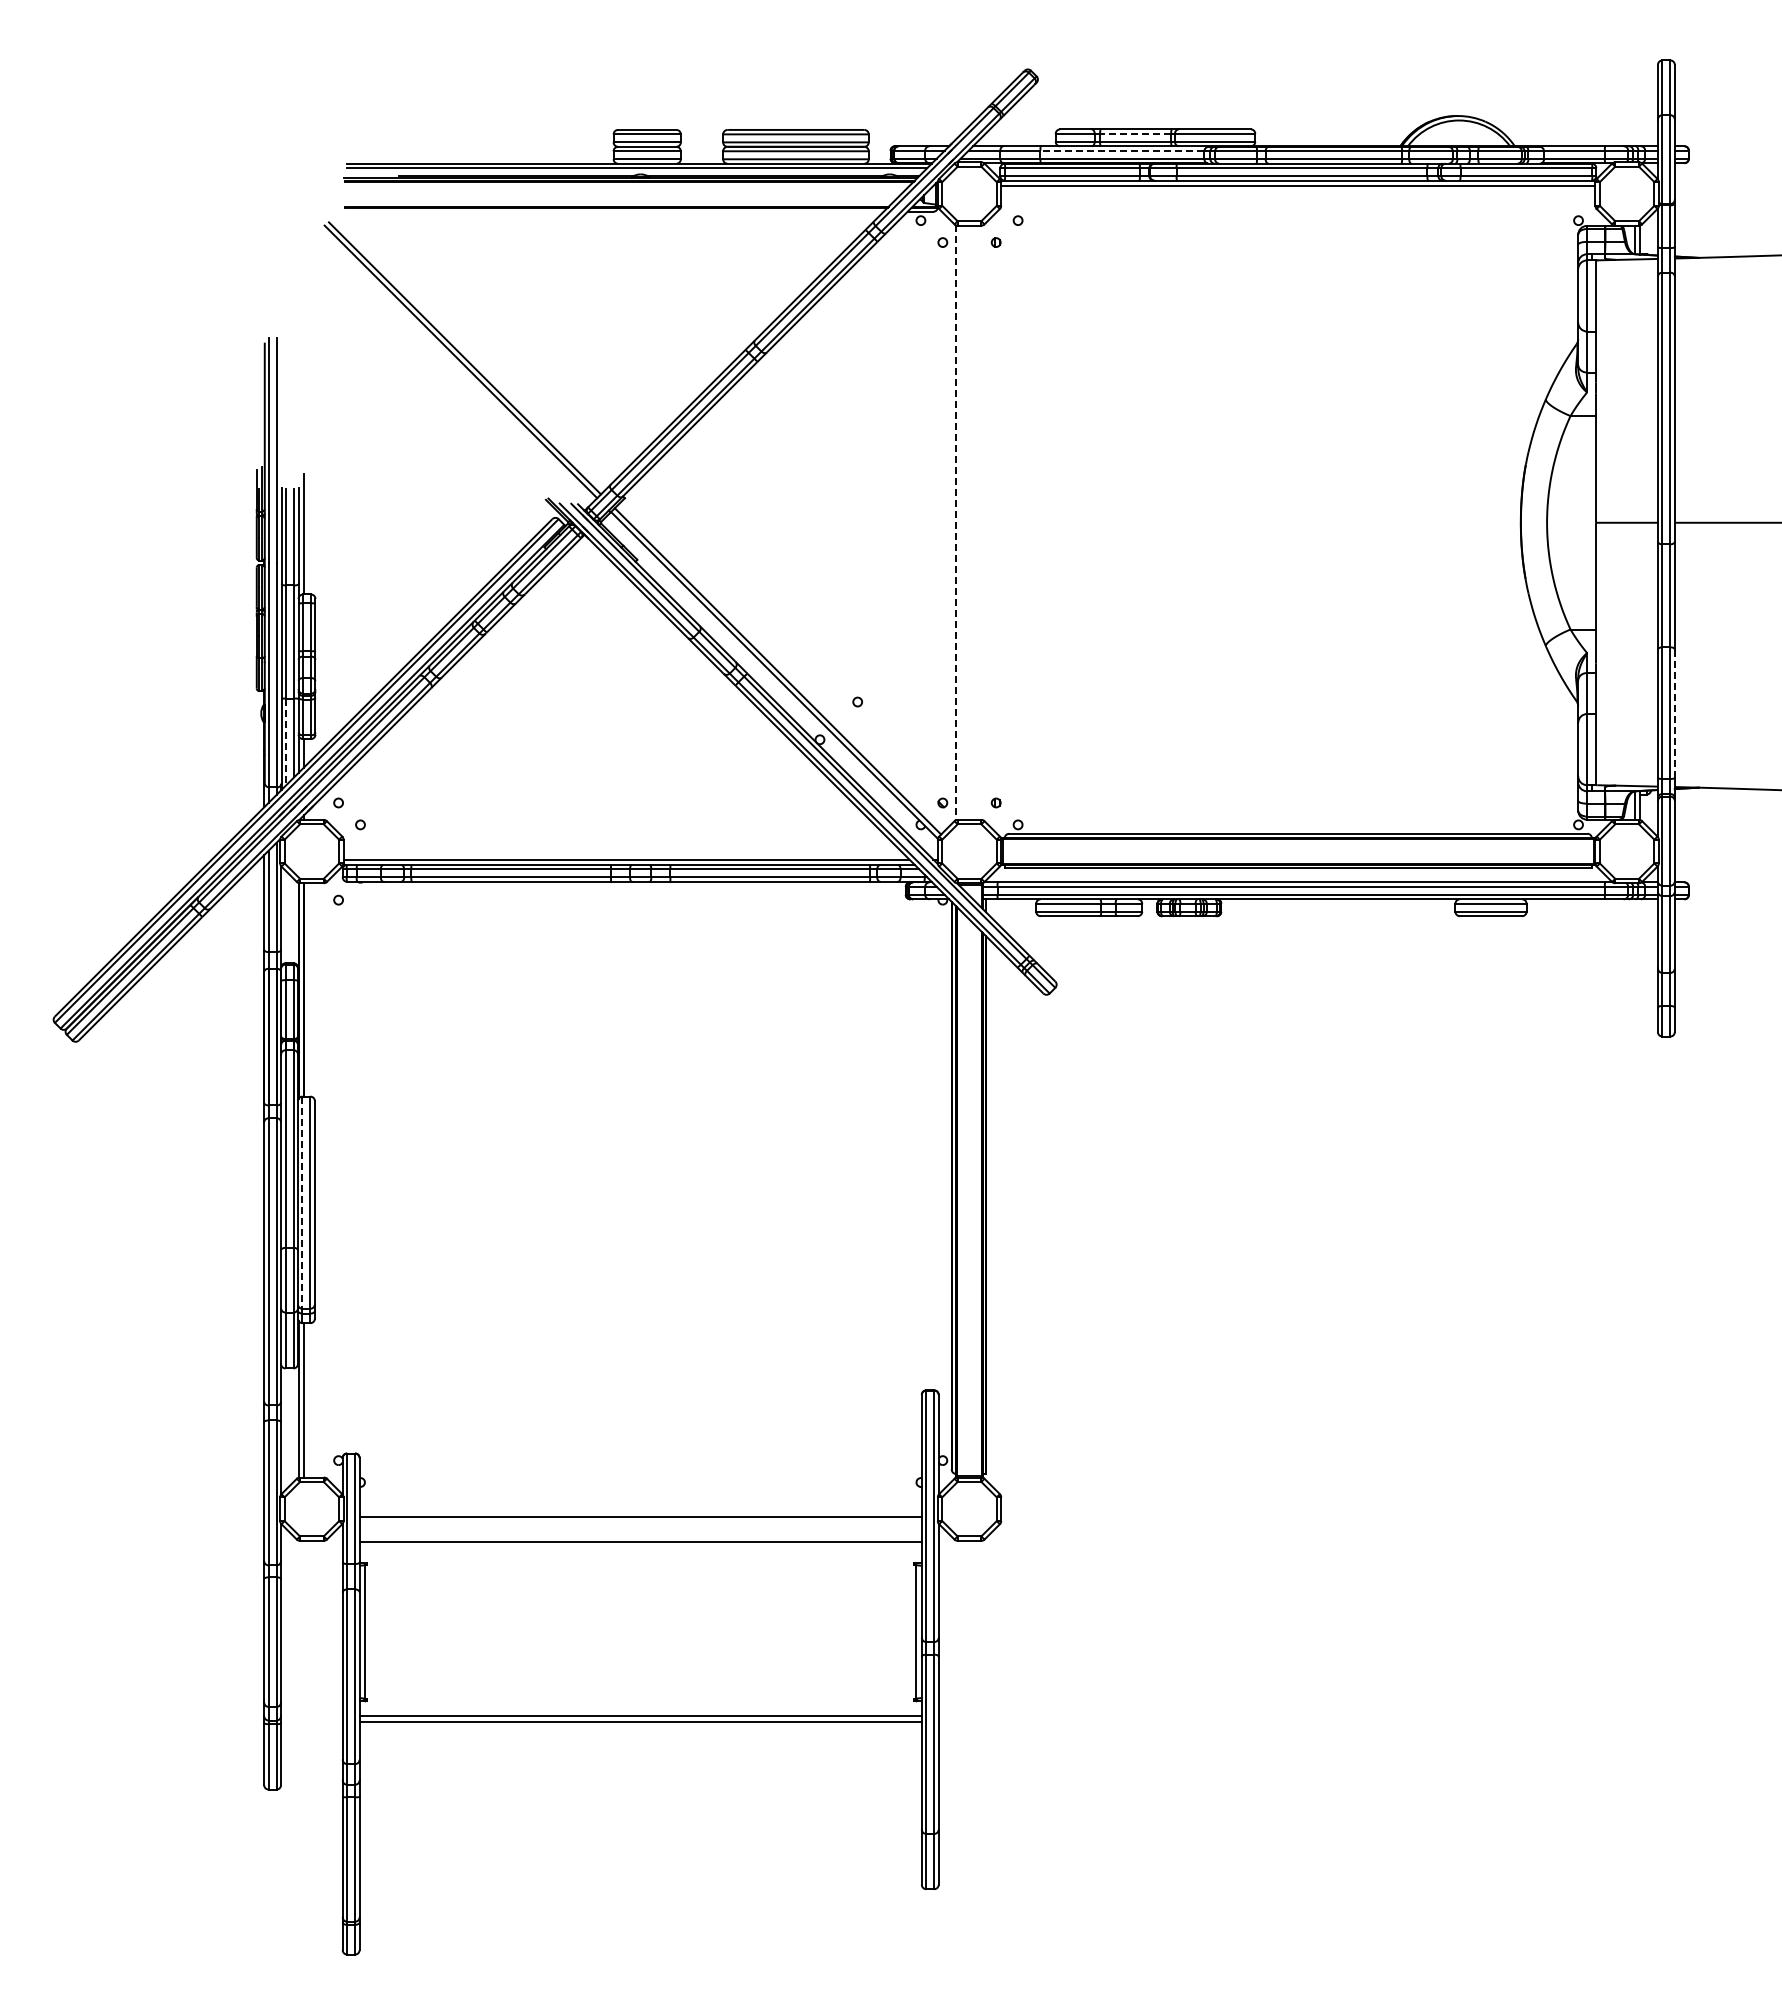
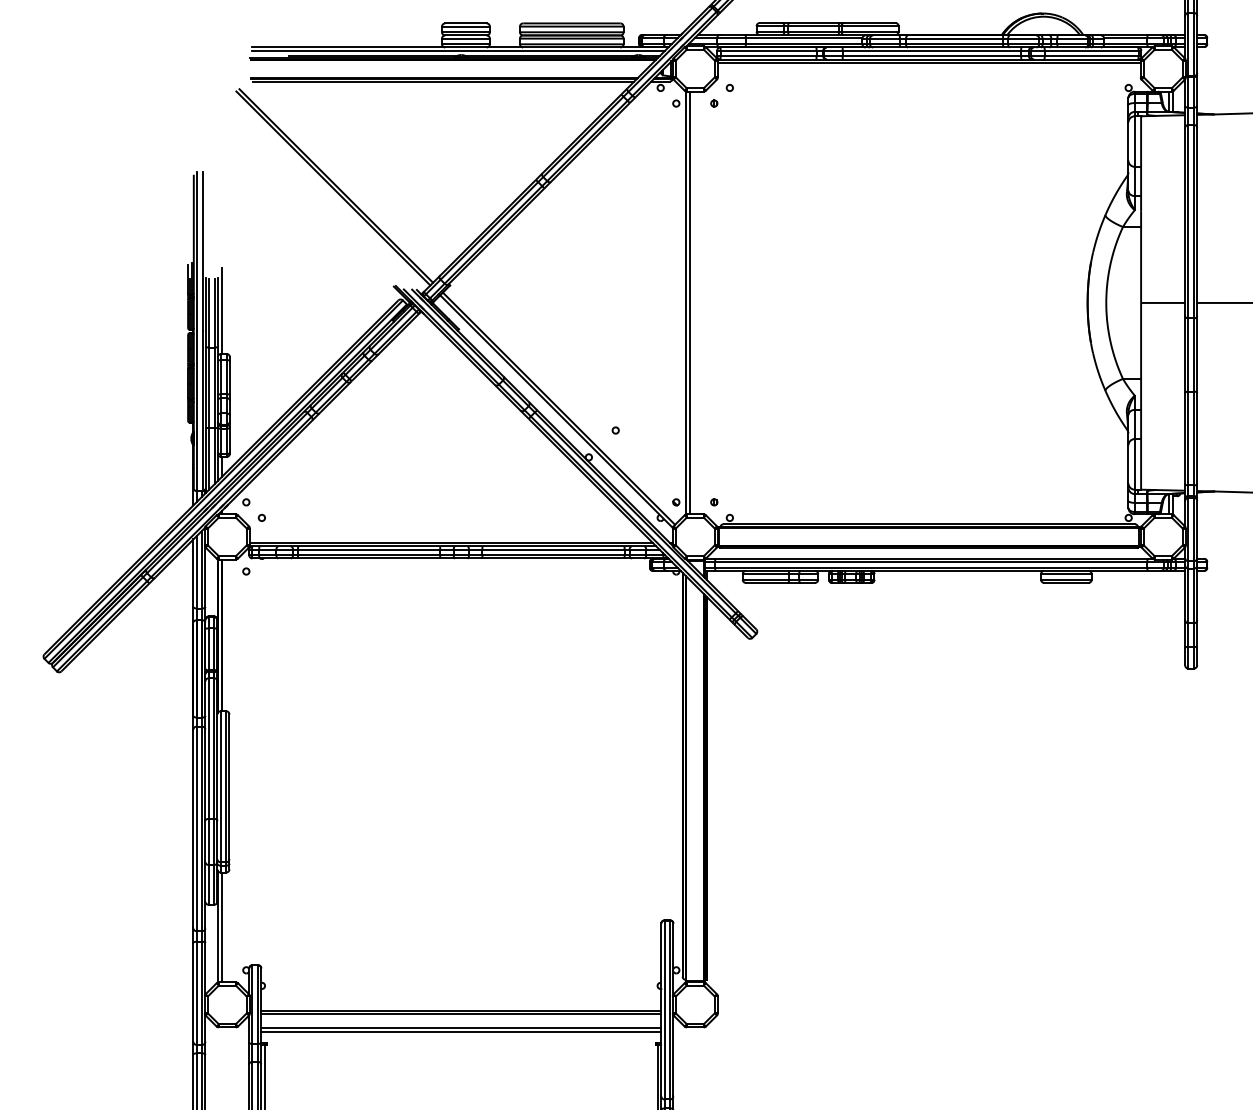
line: (1135, 133) -> (813, 25), dashed -> solid
line: (1121, 150) -> (803, 38), dashed -> solid
line: (615, 211) -> (443, 81), added
line: (961, 522) -> (689, 302), added
line: (956, 523) -> (686, 303), dashed -> solid
line: (1674, 714) -> (1196, 439), dashed -> solid
line: (286, 742) -> (209, 459), dashed -> solid
line: (302, 1203) -> (220, 787), dashed -> solid
line: (640, 1522) -> (461, 1014), added
line: (640, 1547) -> (461, 1032), added

